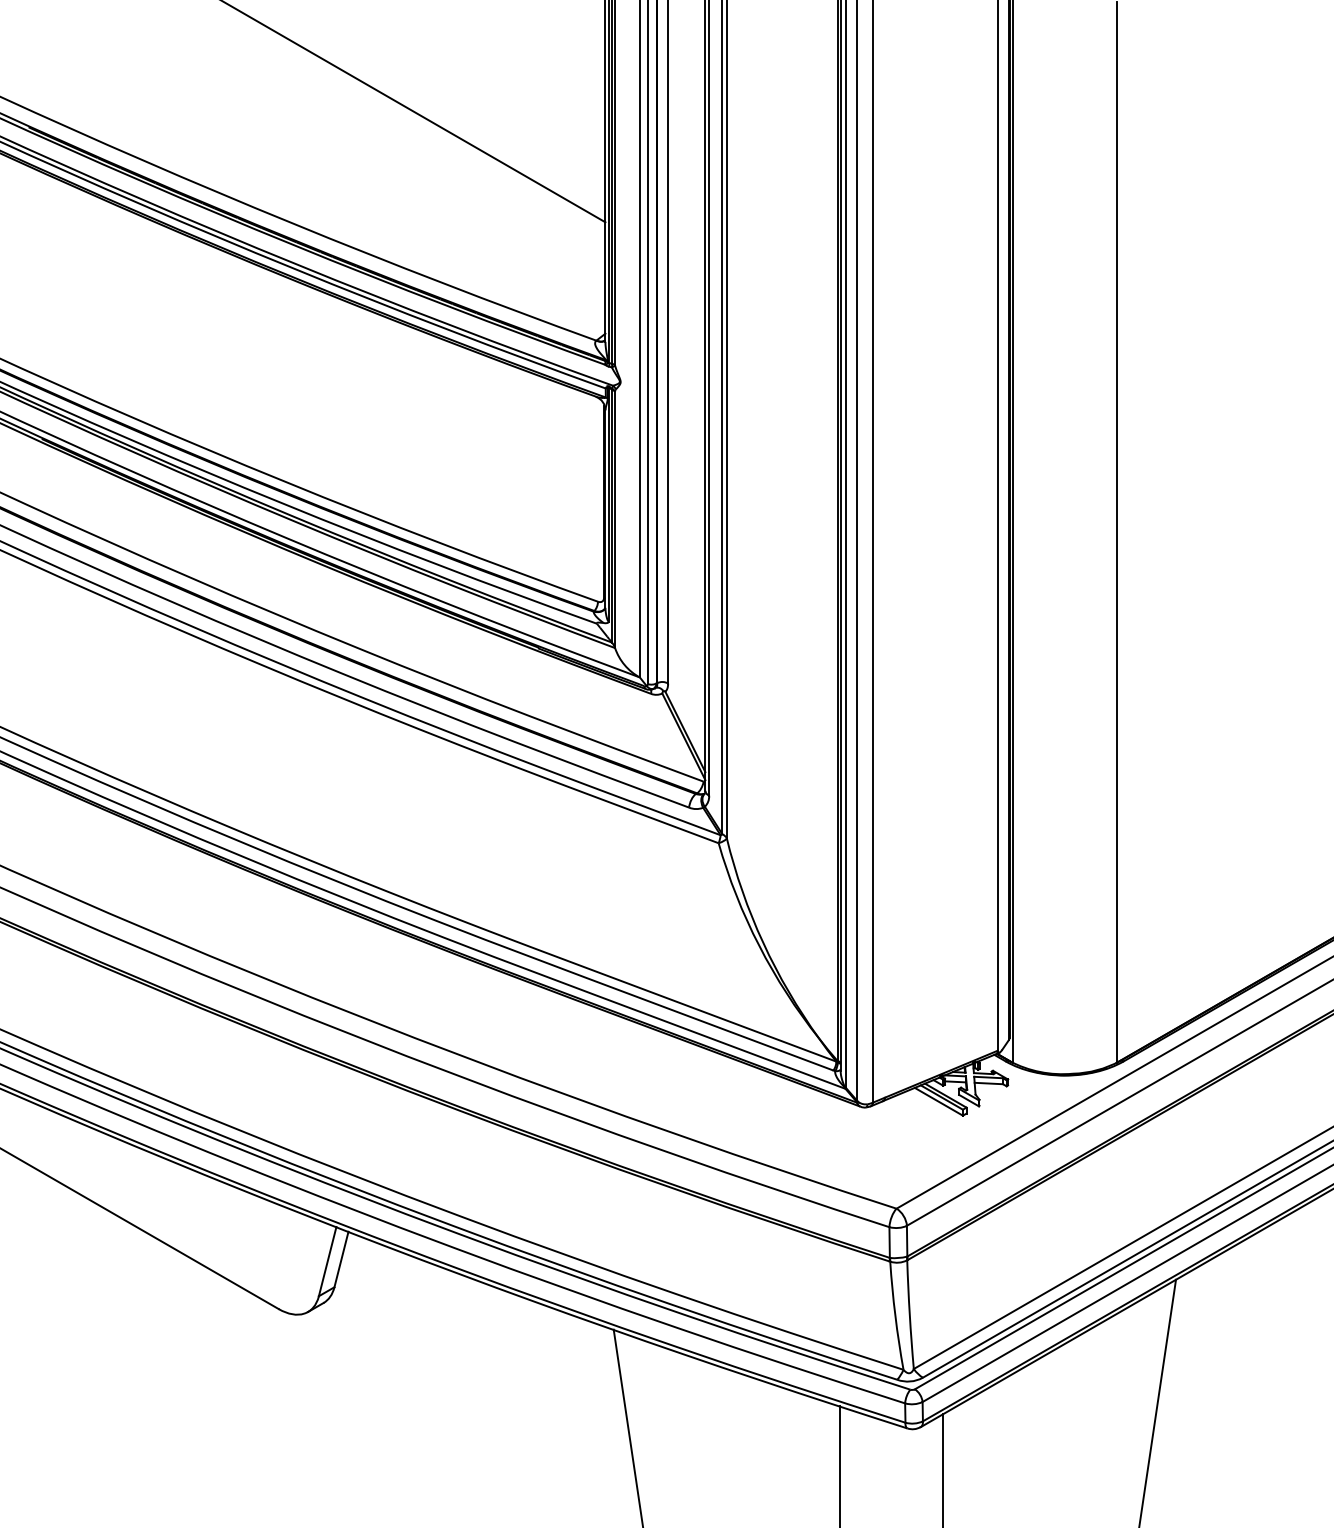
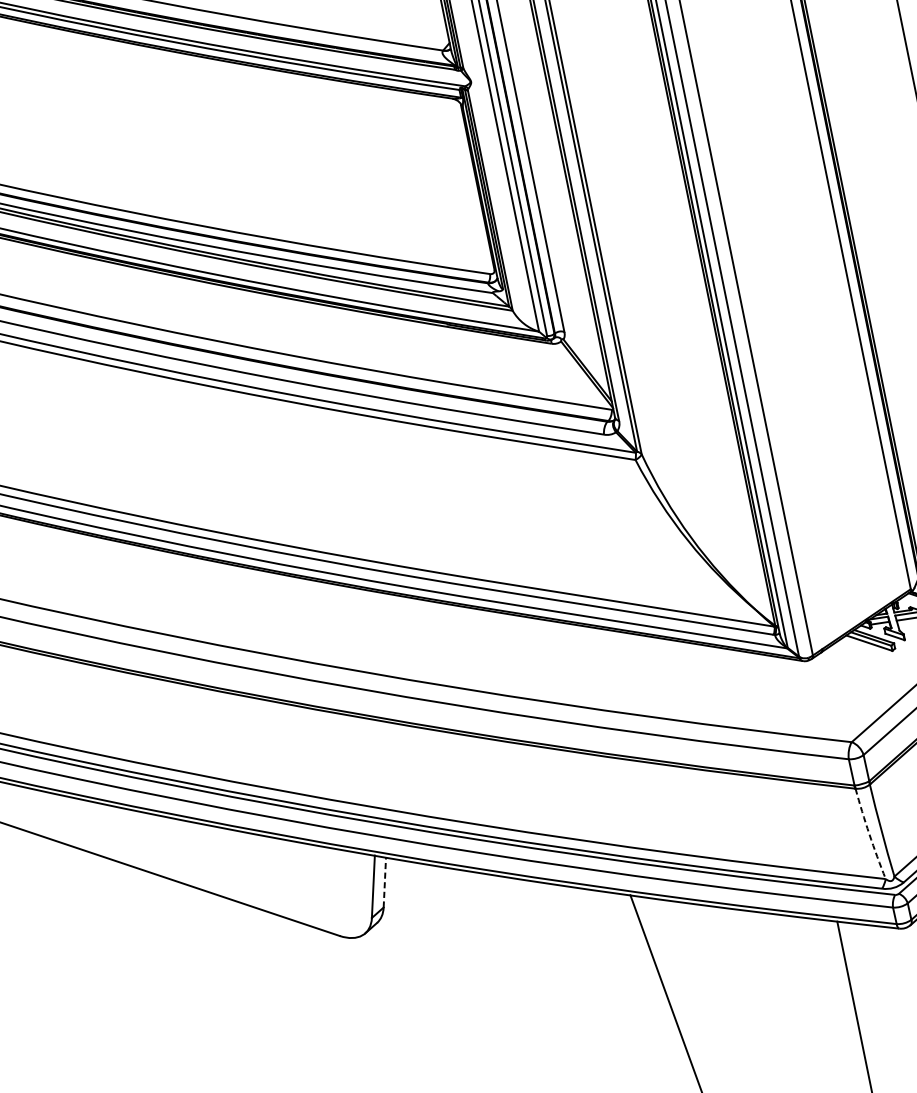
line: (341, 1259) -> (384, 882), solid -> dashed
arc: (895, 1315) -> (869, 833), solid -> dashed

